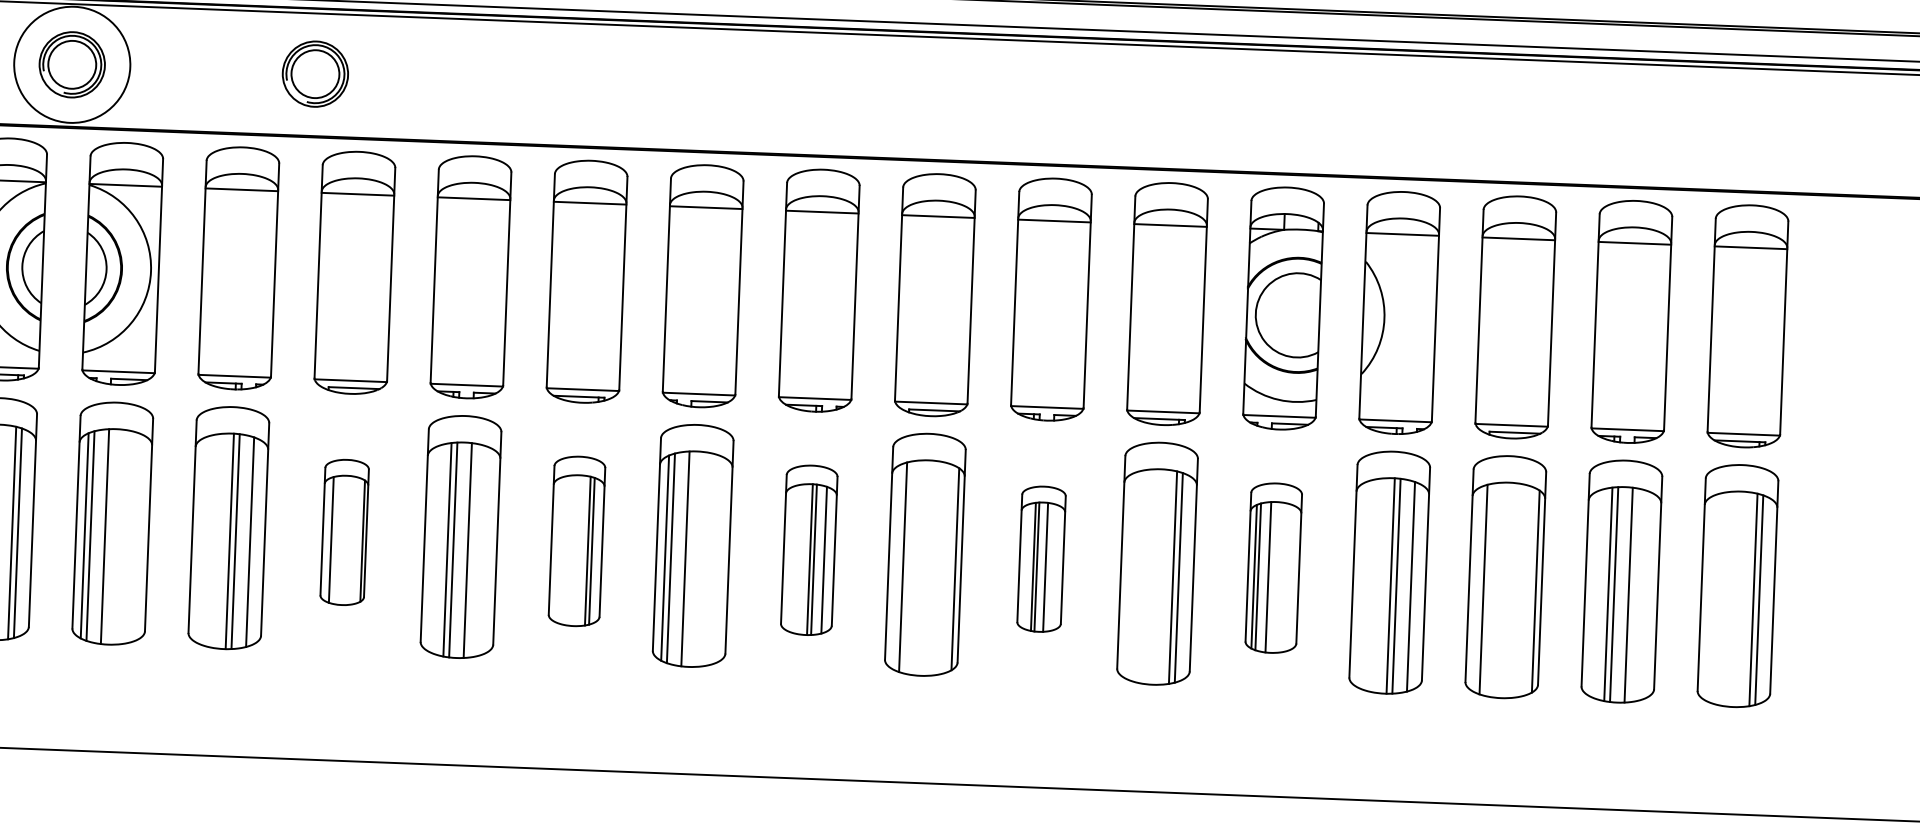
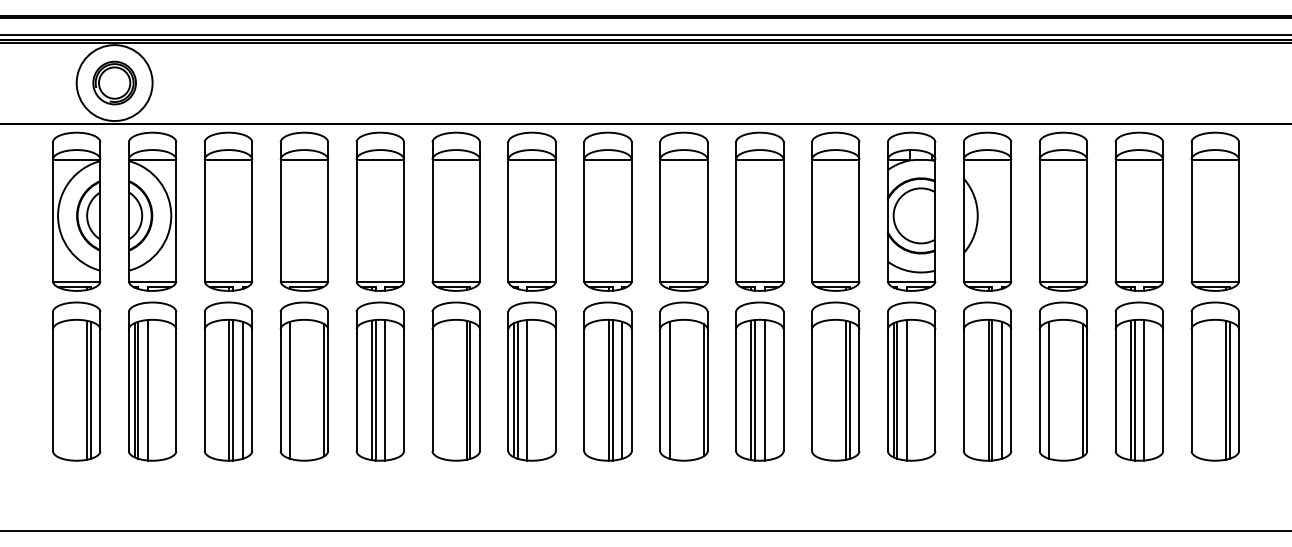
part: (315, 73) -> (273, 82), removed
part: (343, 532) -> (303, 381), size x1.67
part: (576, 541) -> (455, 381), size x1.43
part: (808, 550) -> (607, 381), size x1.43
part: (1040, 559) -> (759, 381), size x1.67
part: (1273, 568) -> (911, 381), size x1.43

